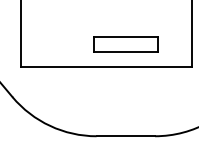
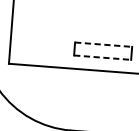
line: (126, 37) -> (104, 45), solid -> dashed
line: (126, 51) -> (103, 57), solid -> dashed

